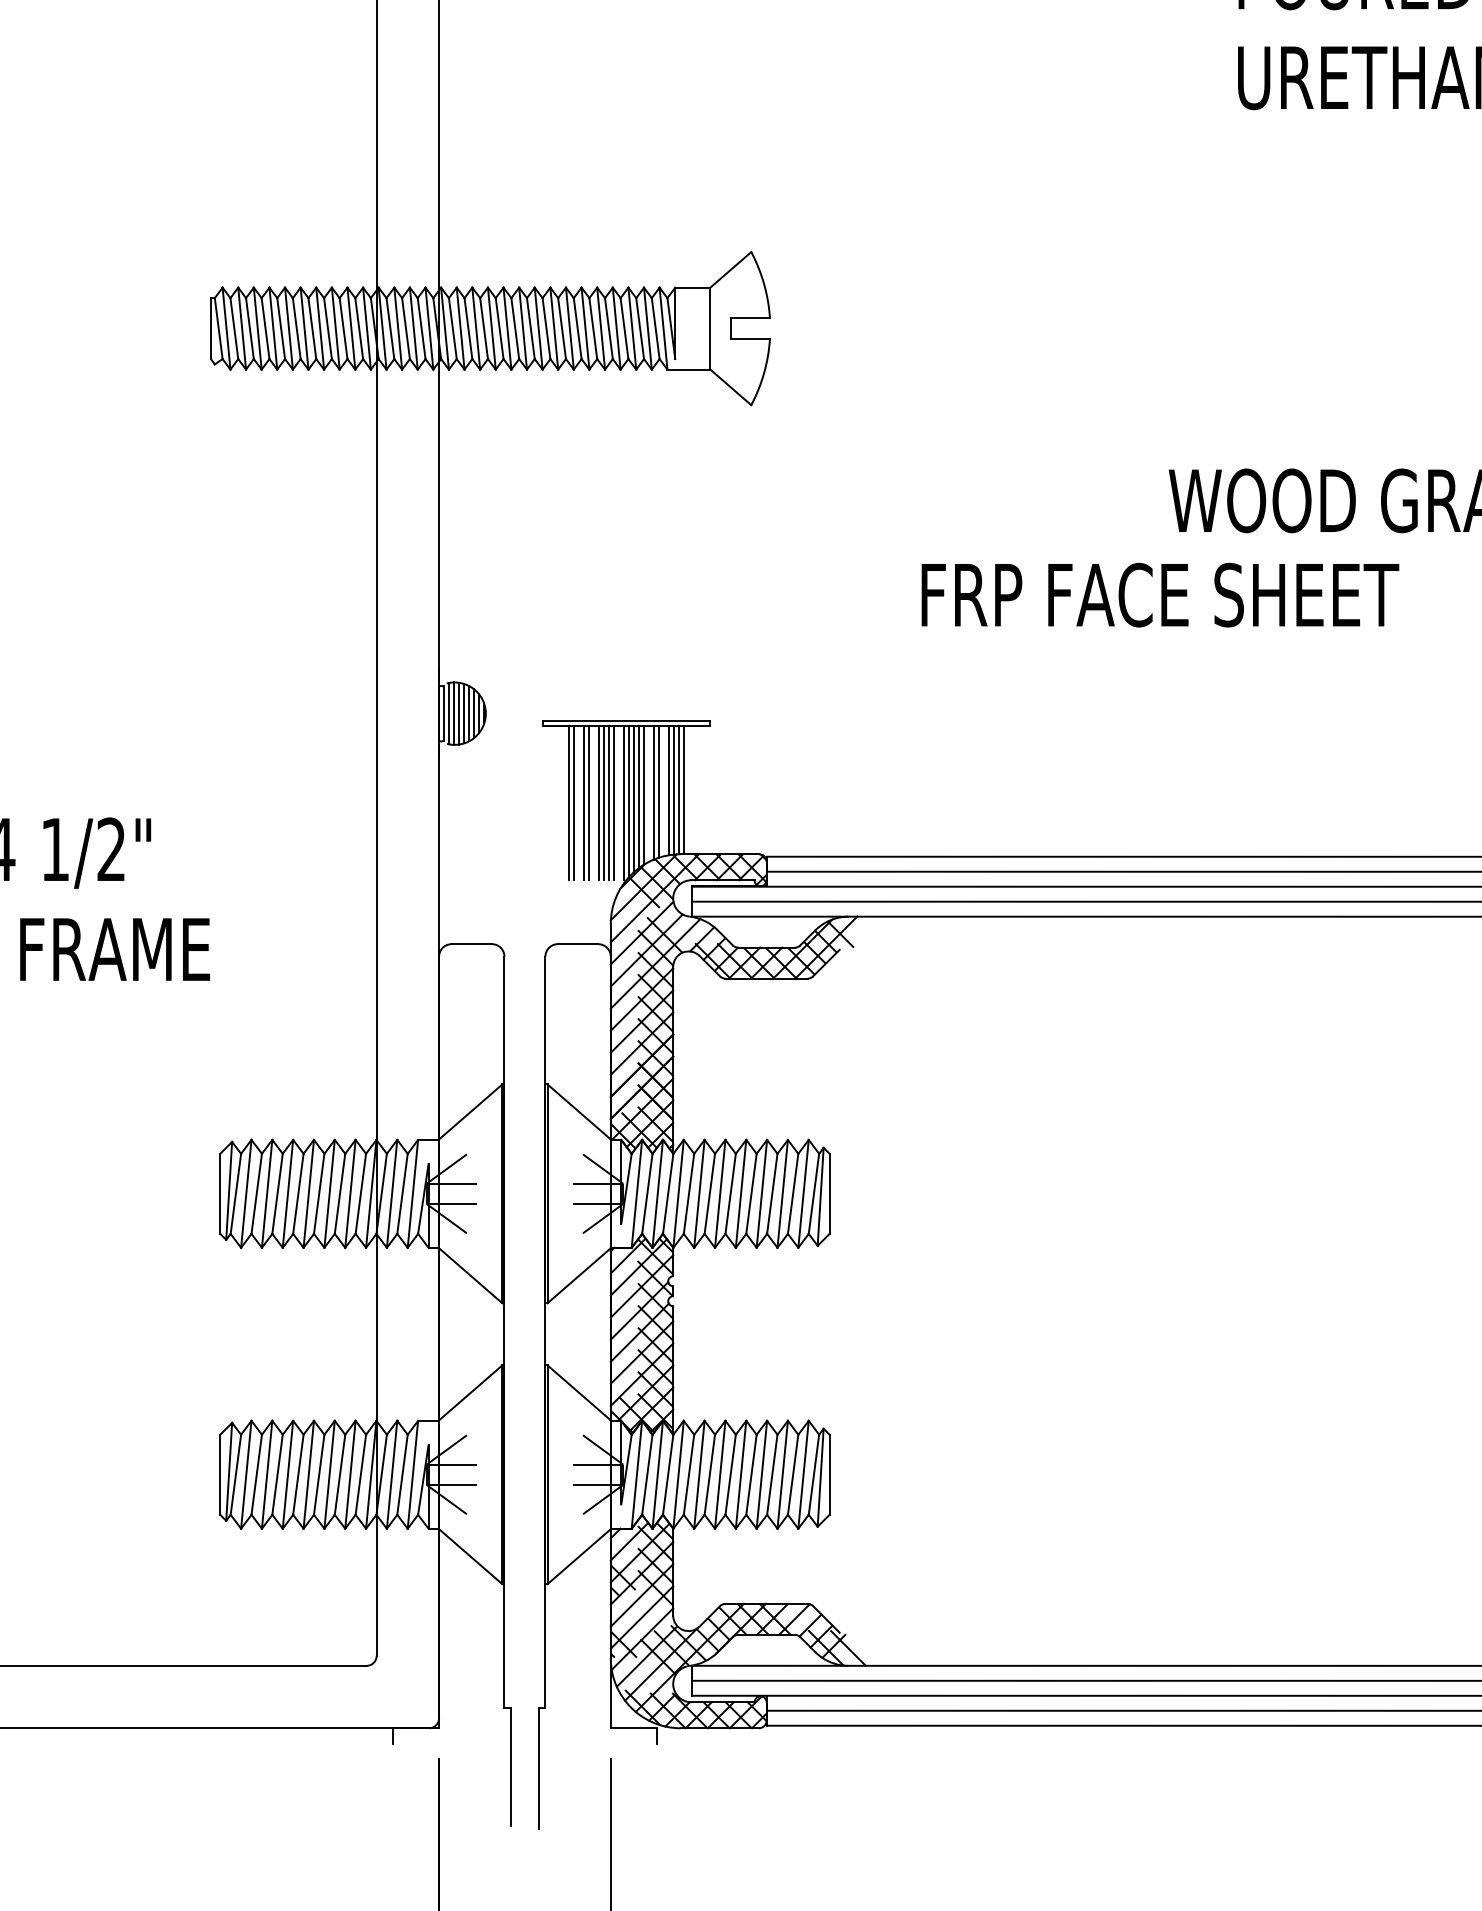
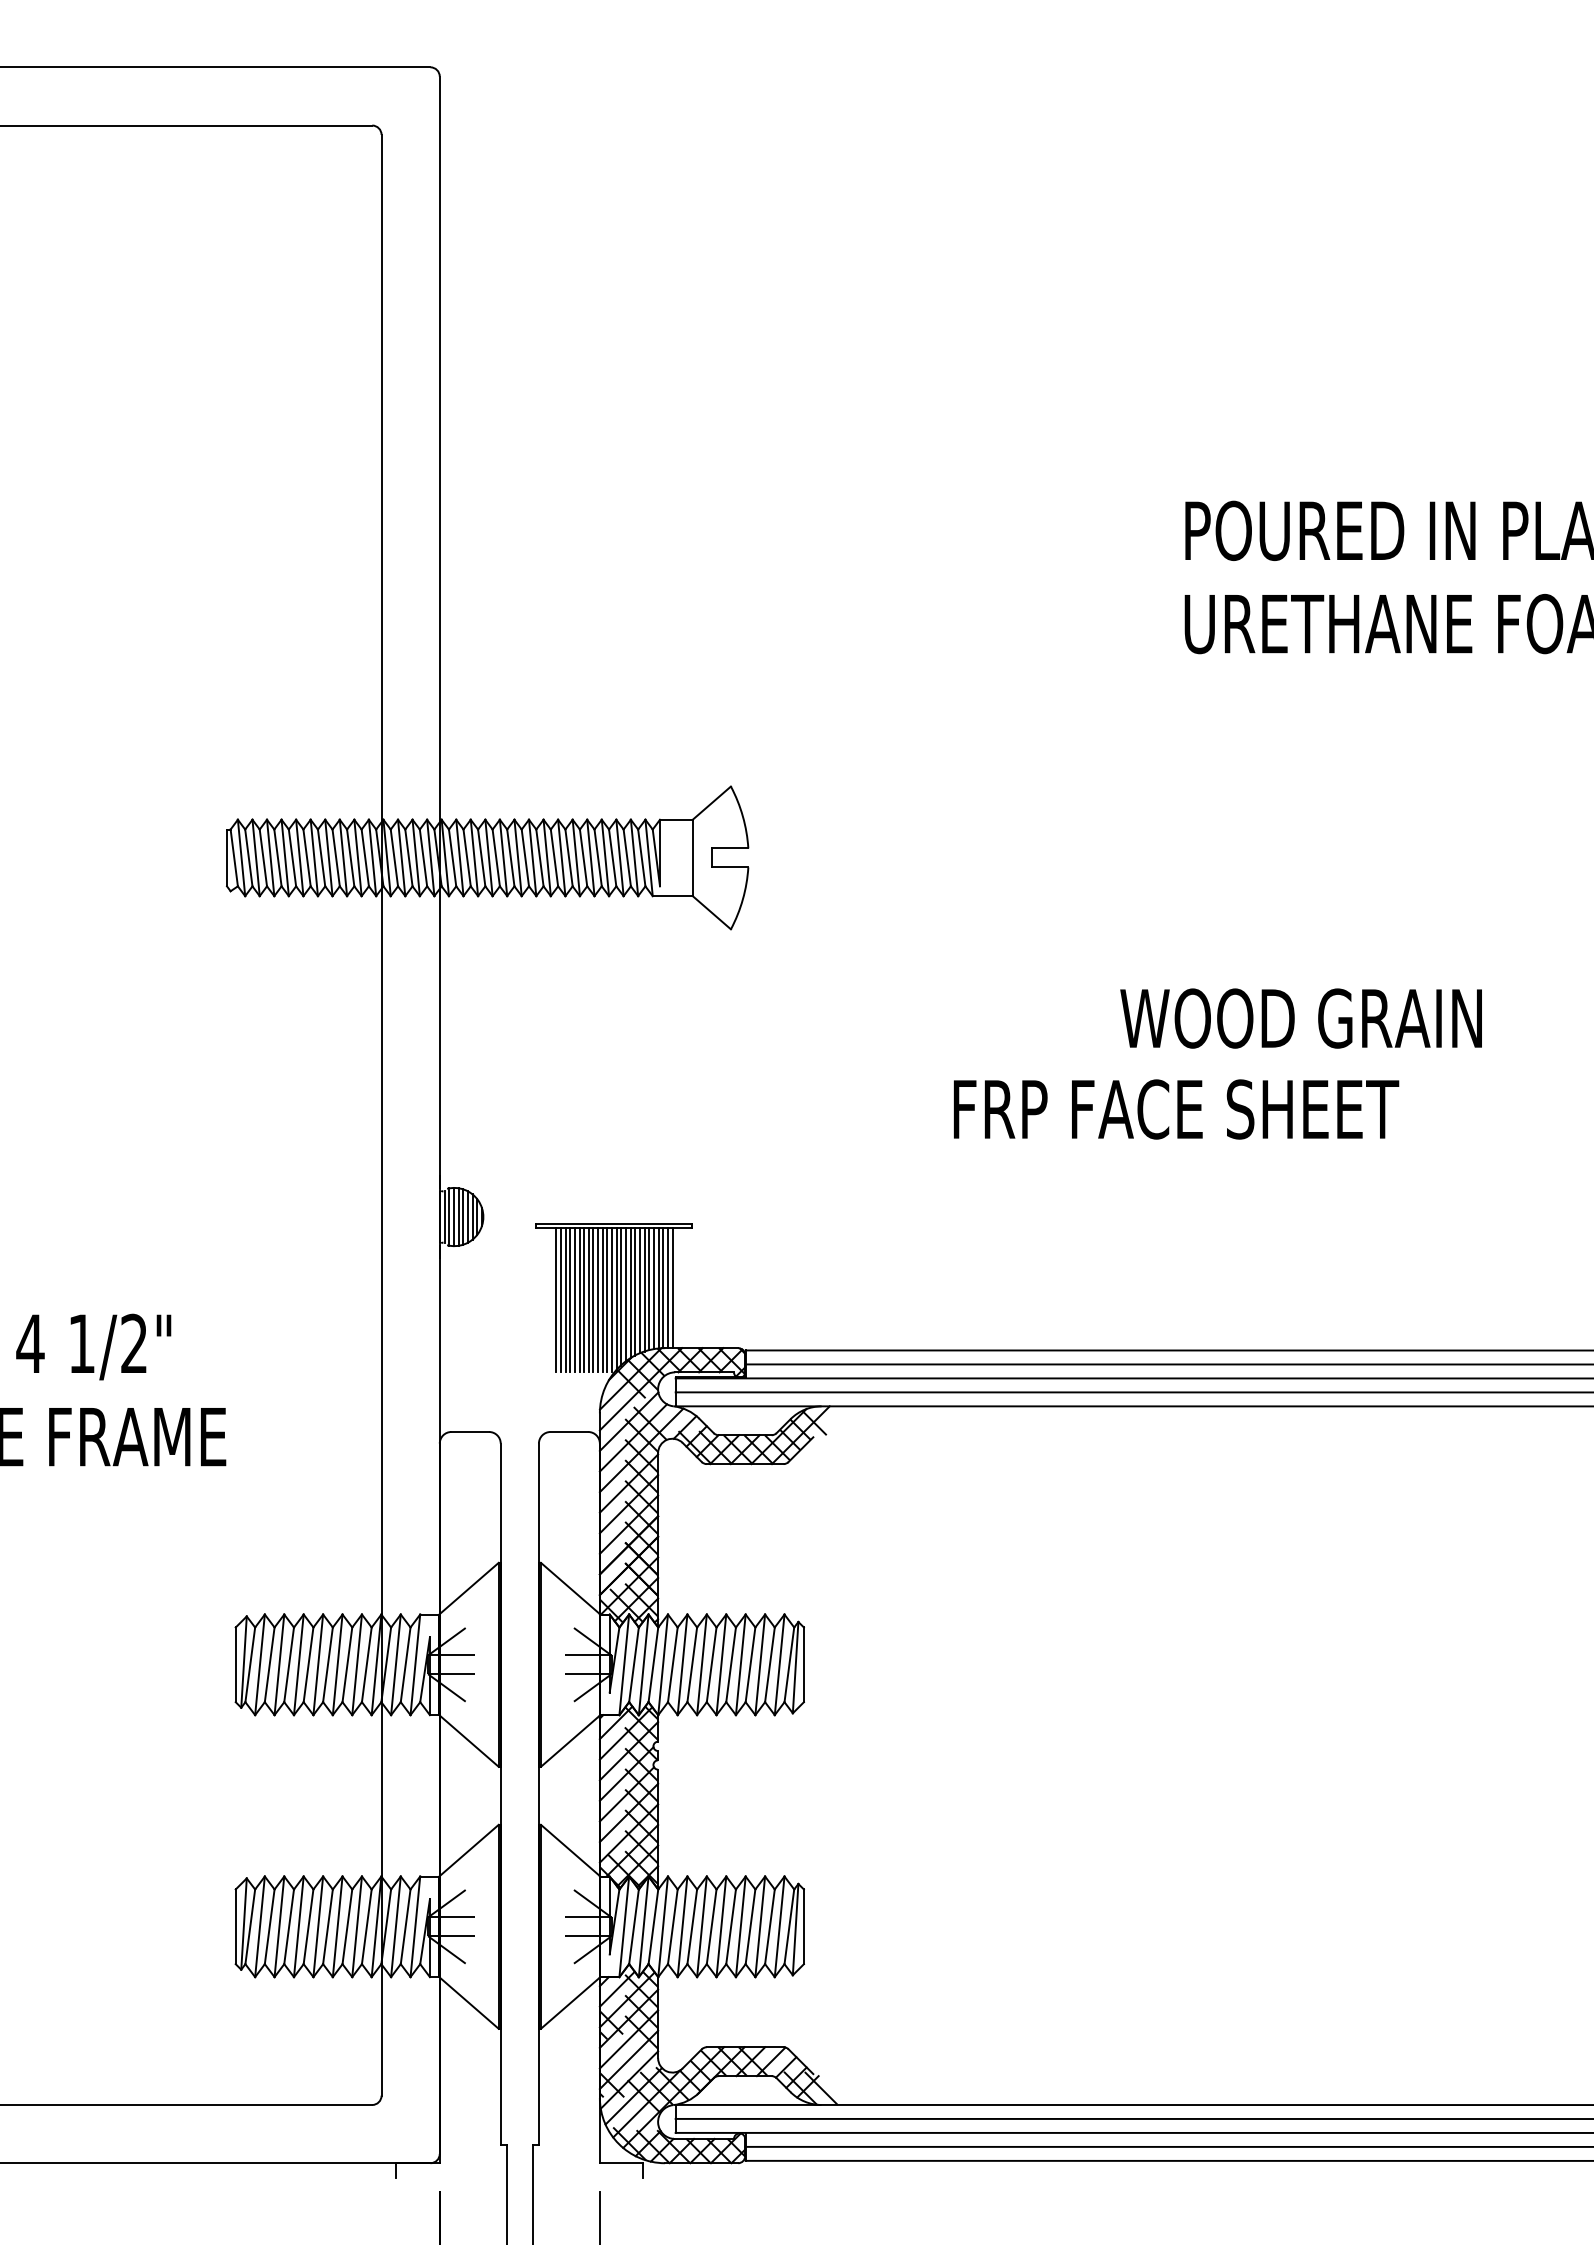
text: (1160, 595) -> (1176, 1109), moved
line: (688, 789) -> (672, 1287), added
line: (663, 791) -> (649, 1289), added
line: (648, 793) -> (635, 1291), added
line: (564, 803) -> (556, 1300), added
line: (579, 803) -> (570, 1300), added
line: (594, 803) -> (584, 1300), added
line: (618, 803) -> (607, 1300), added

